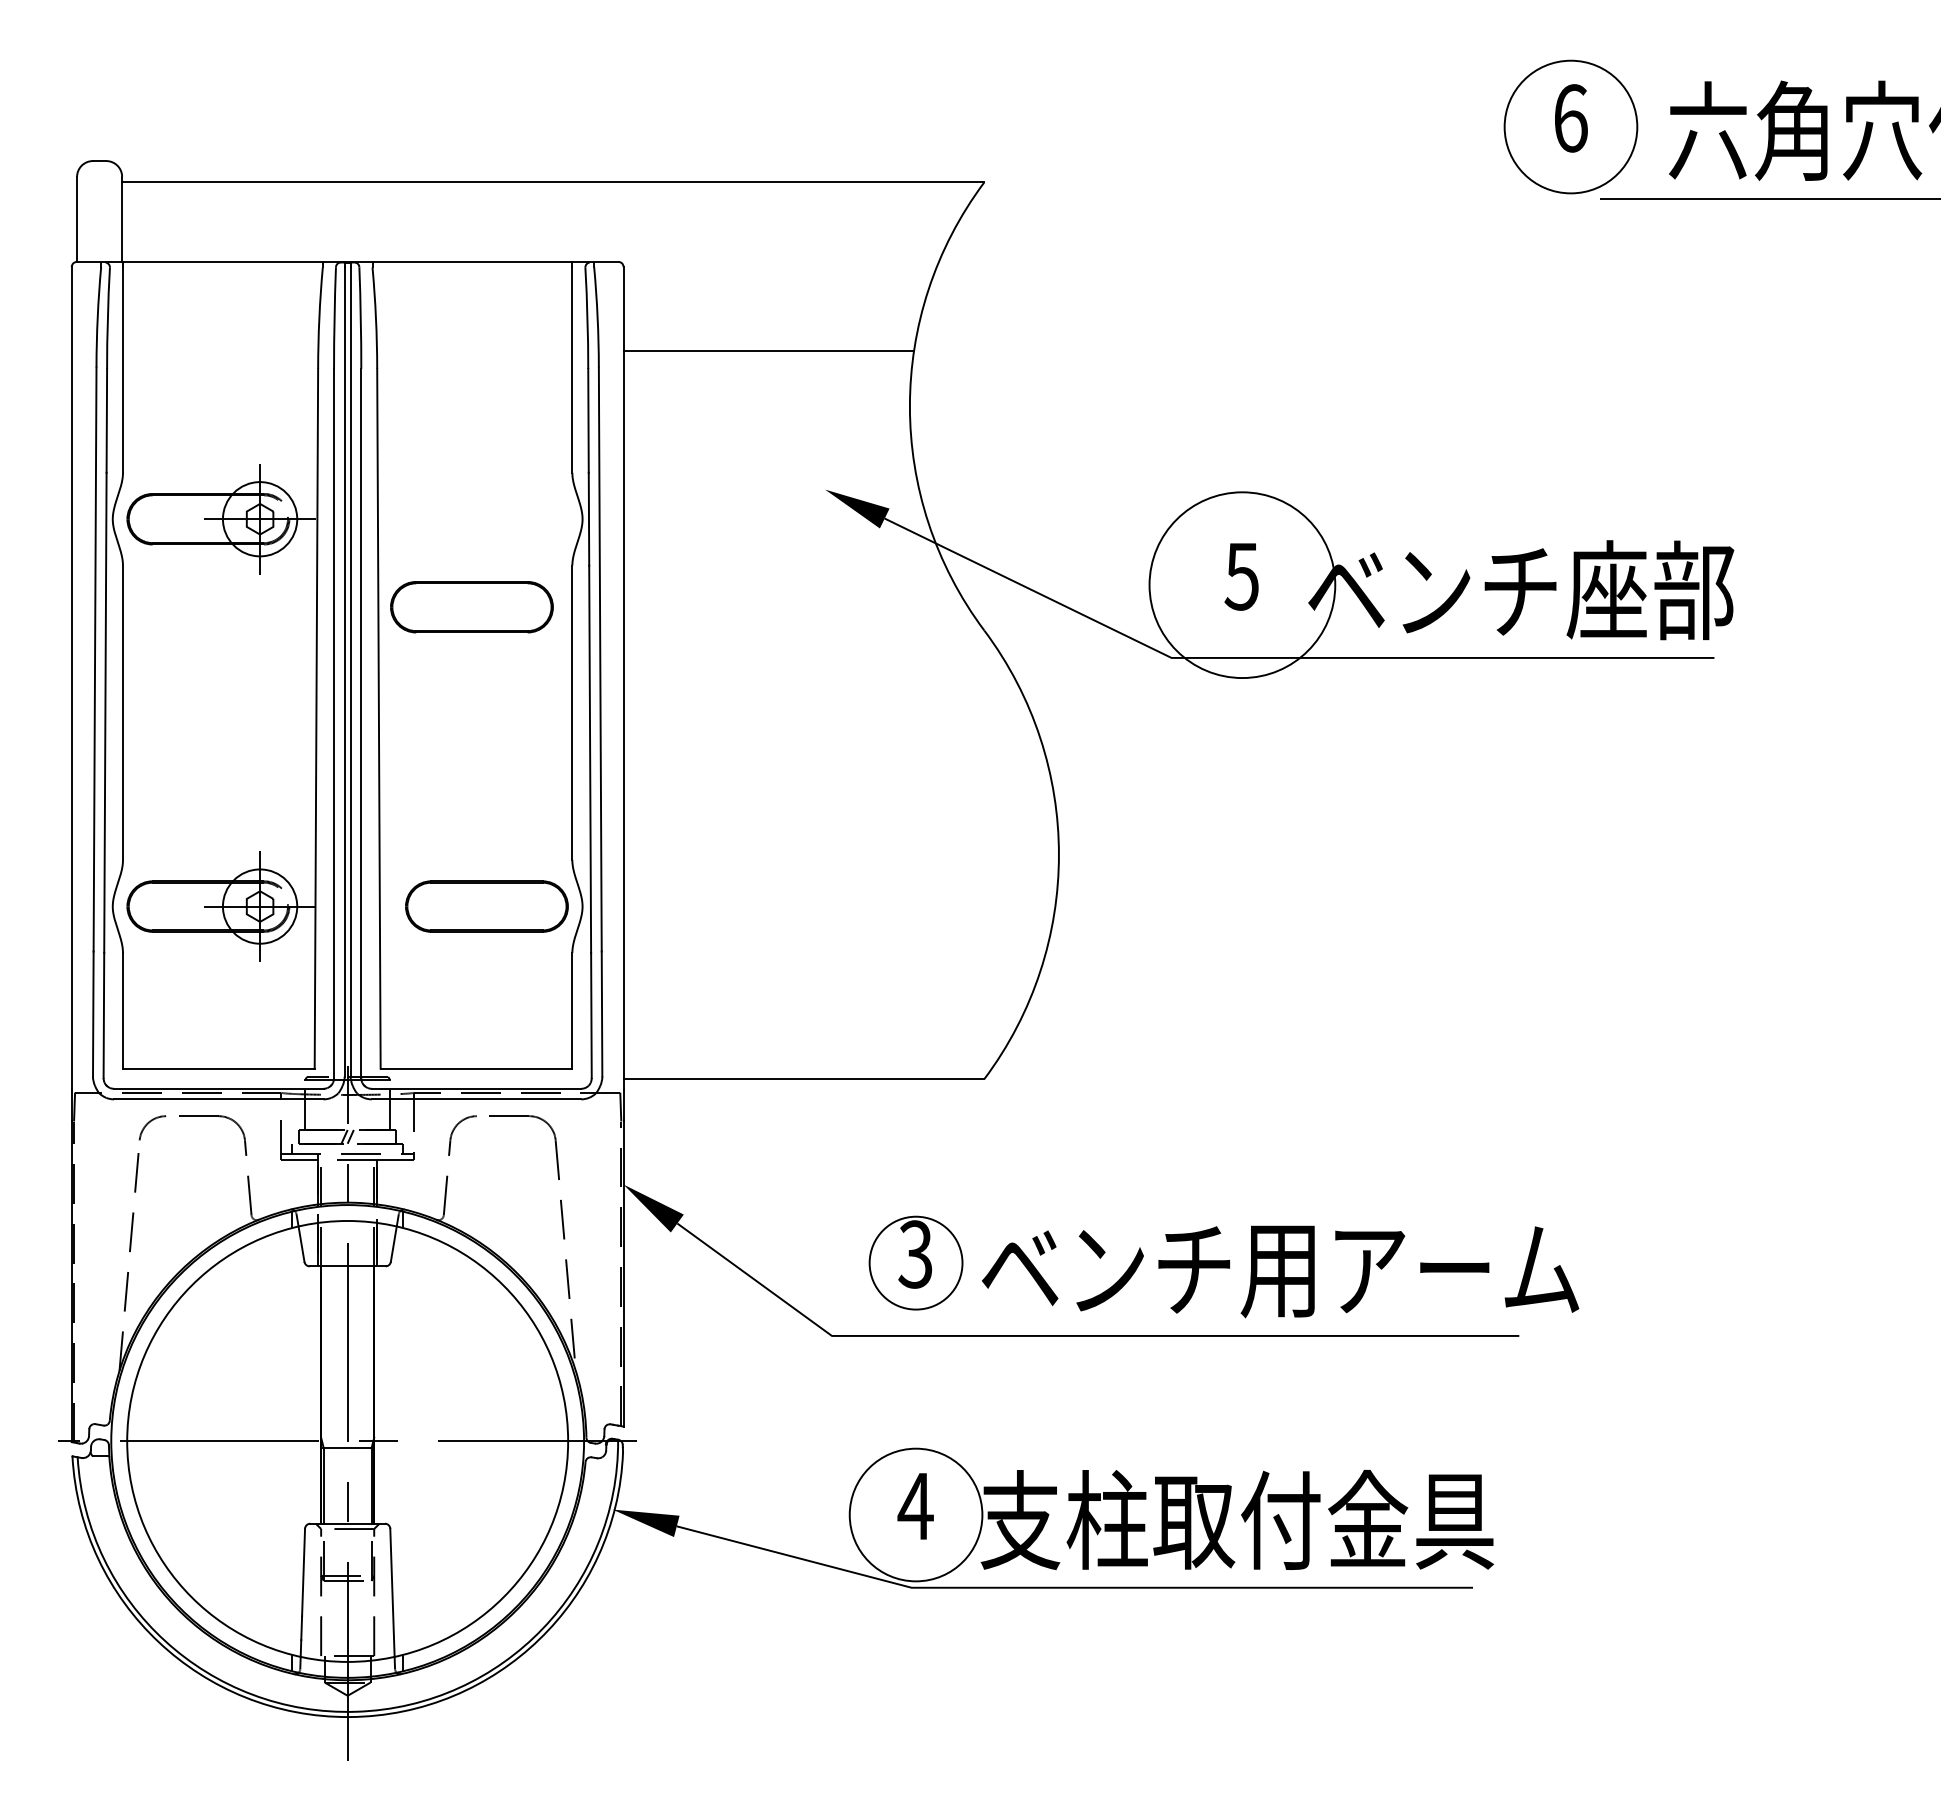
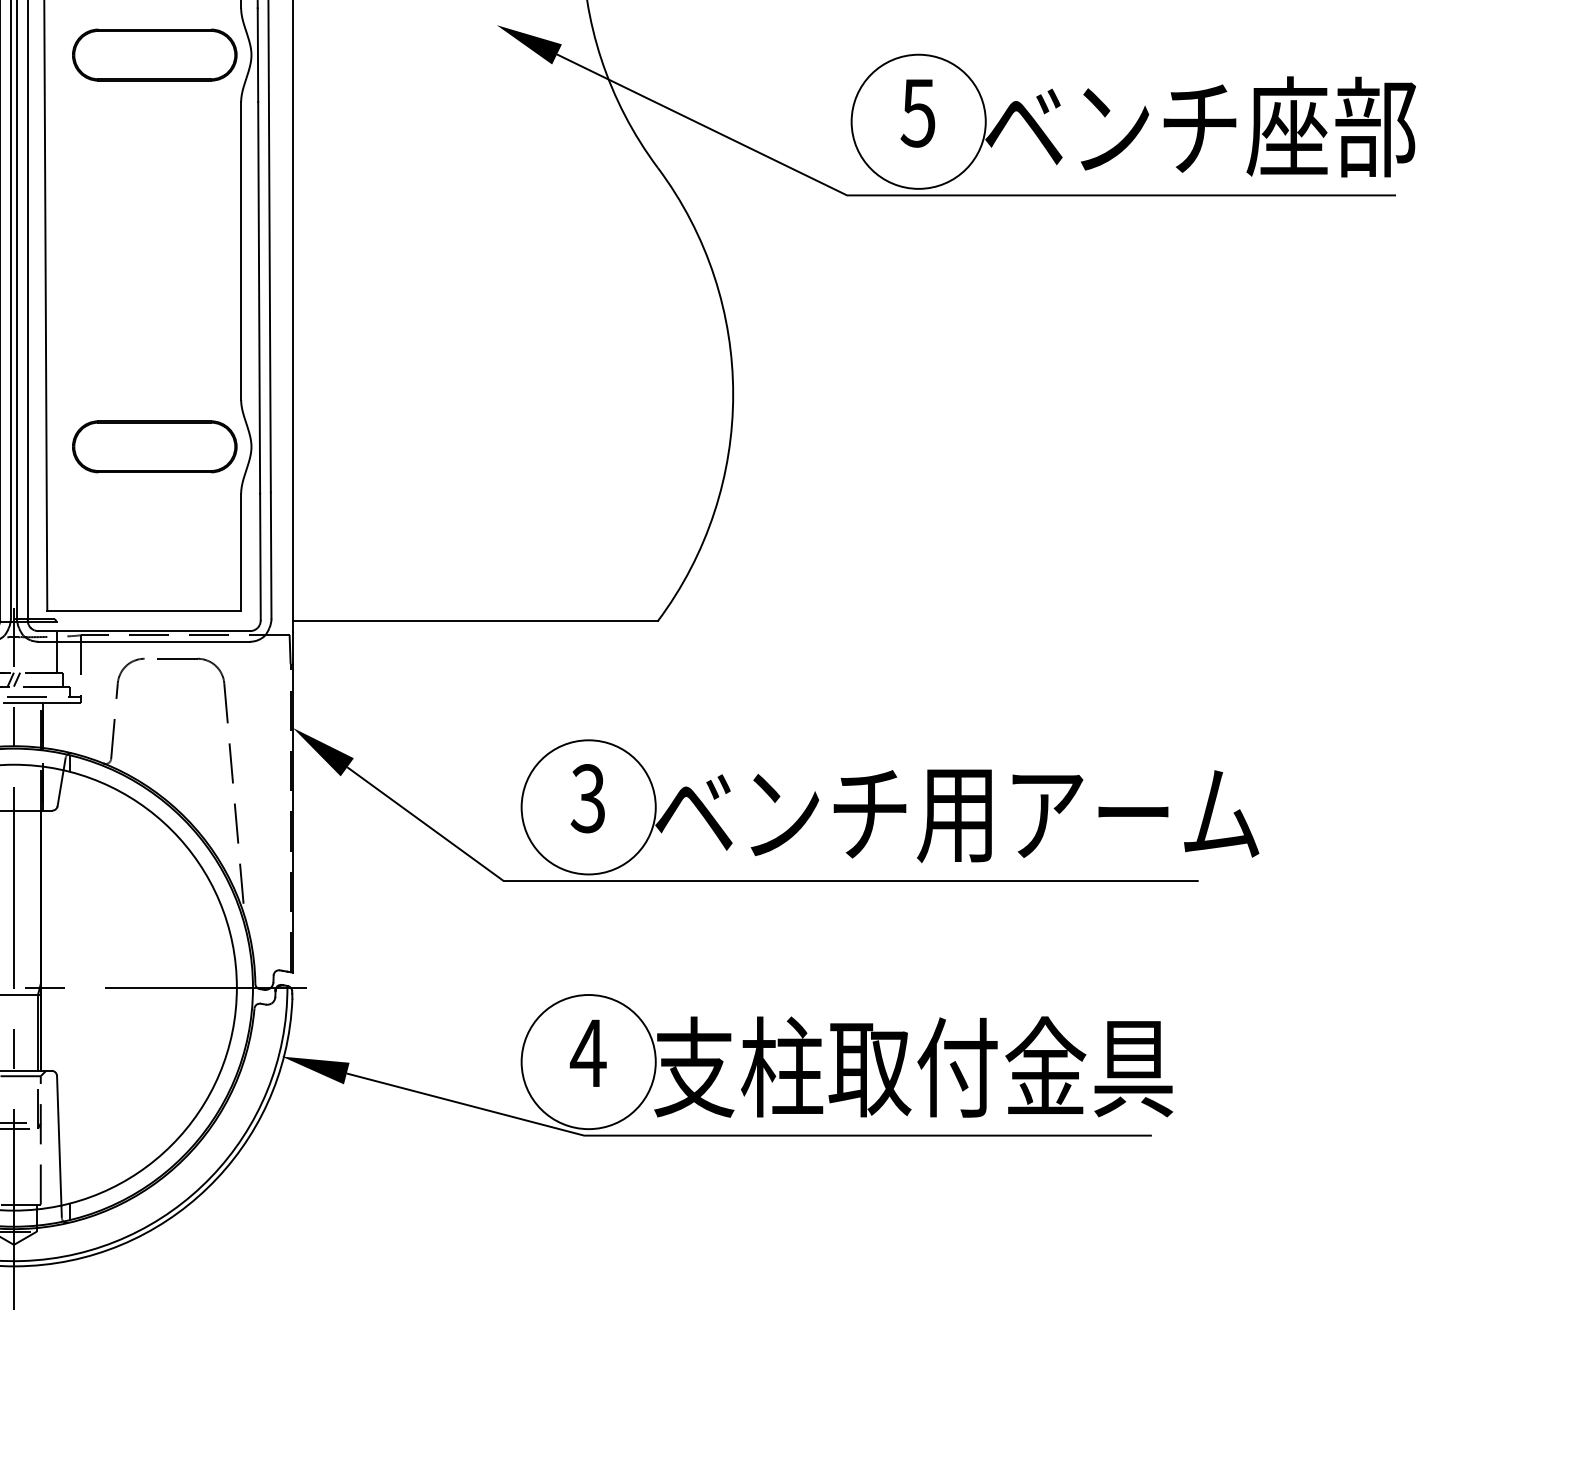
circle: (1242, 584) -> (918, 121), size x0.71
part: (471, 607) -> (154, 55), moved
circle: (915, 1262) -> (588, 806), size x1.43

